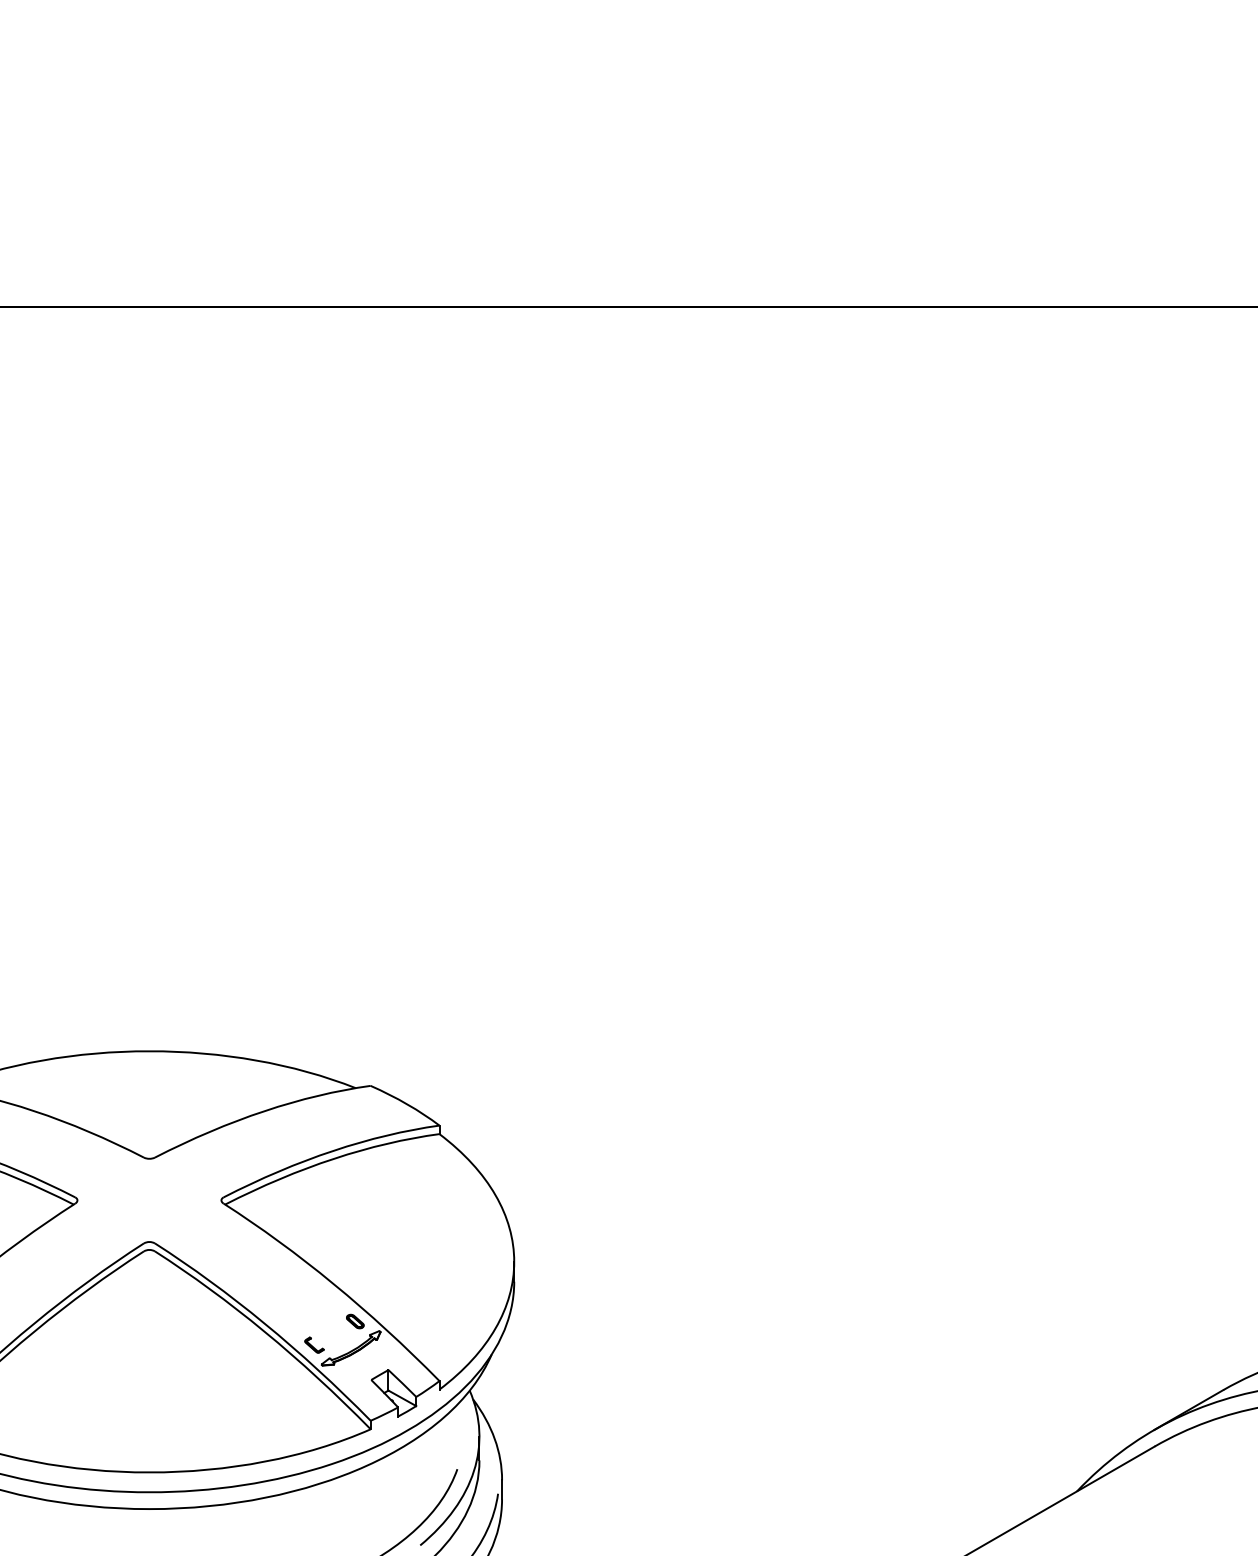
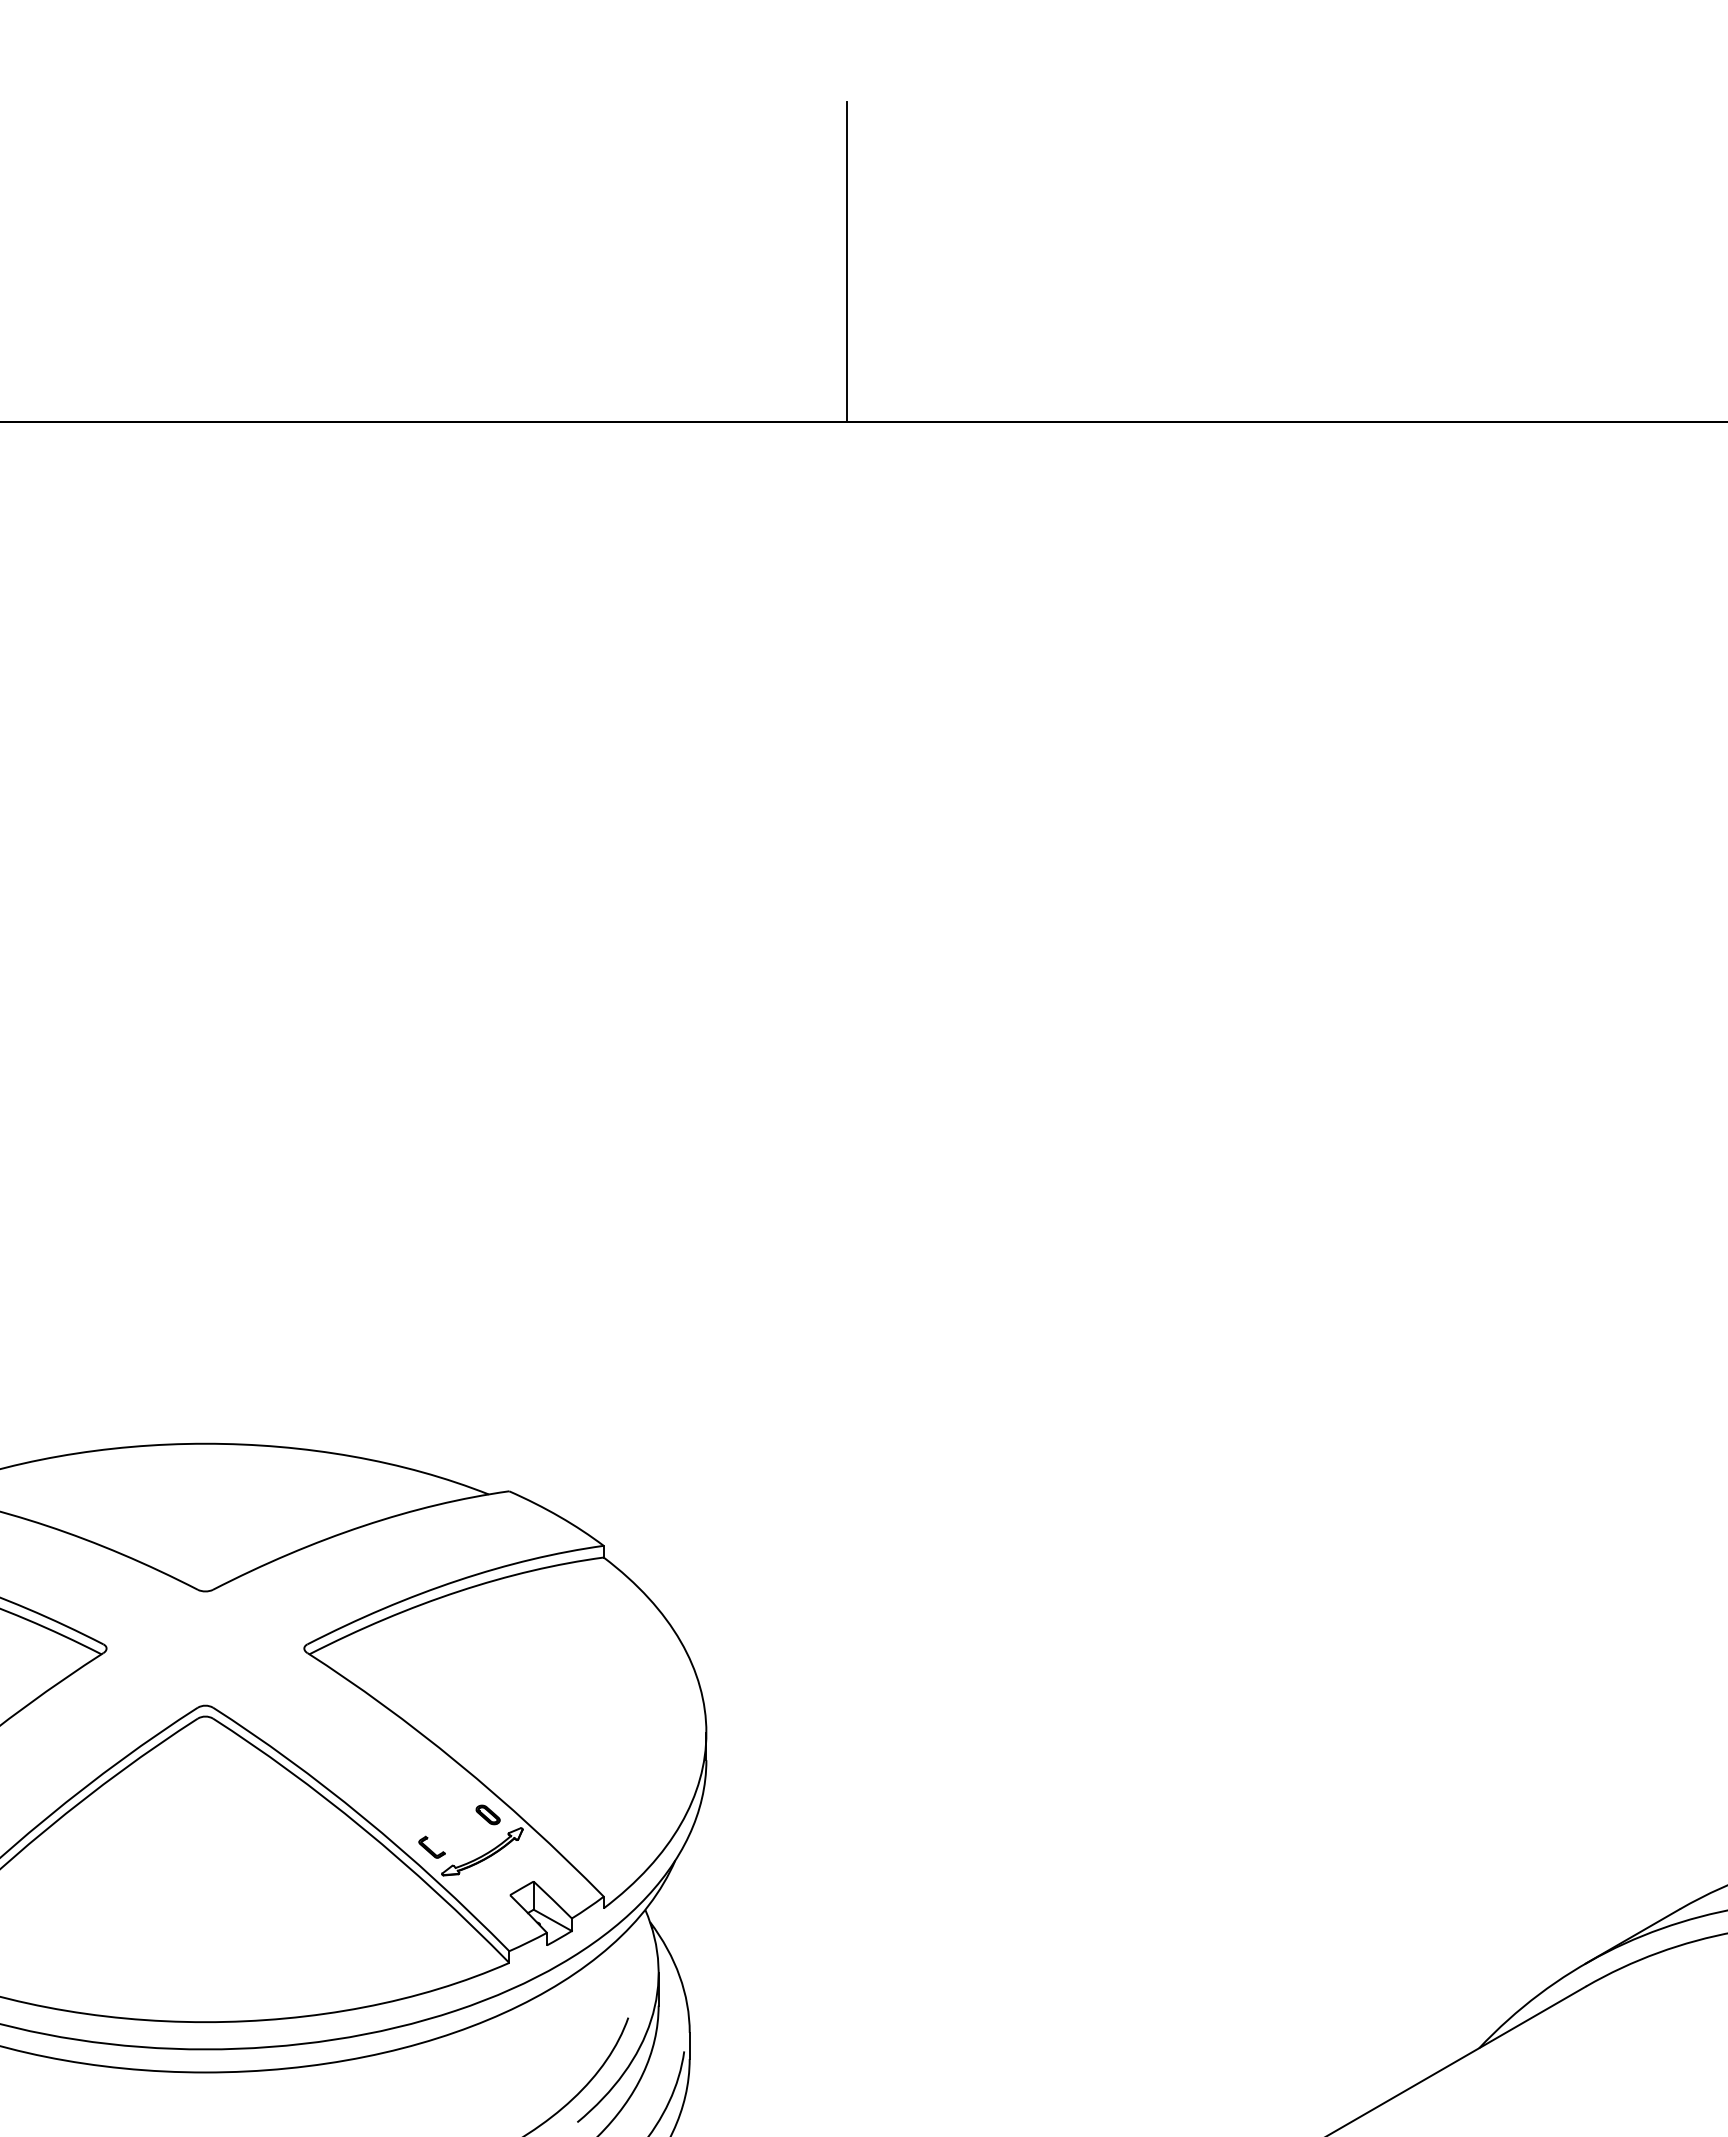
line: (616, 190) -> (846, 261), added

